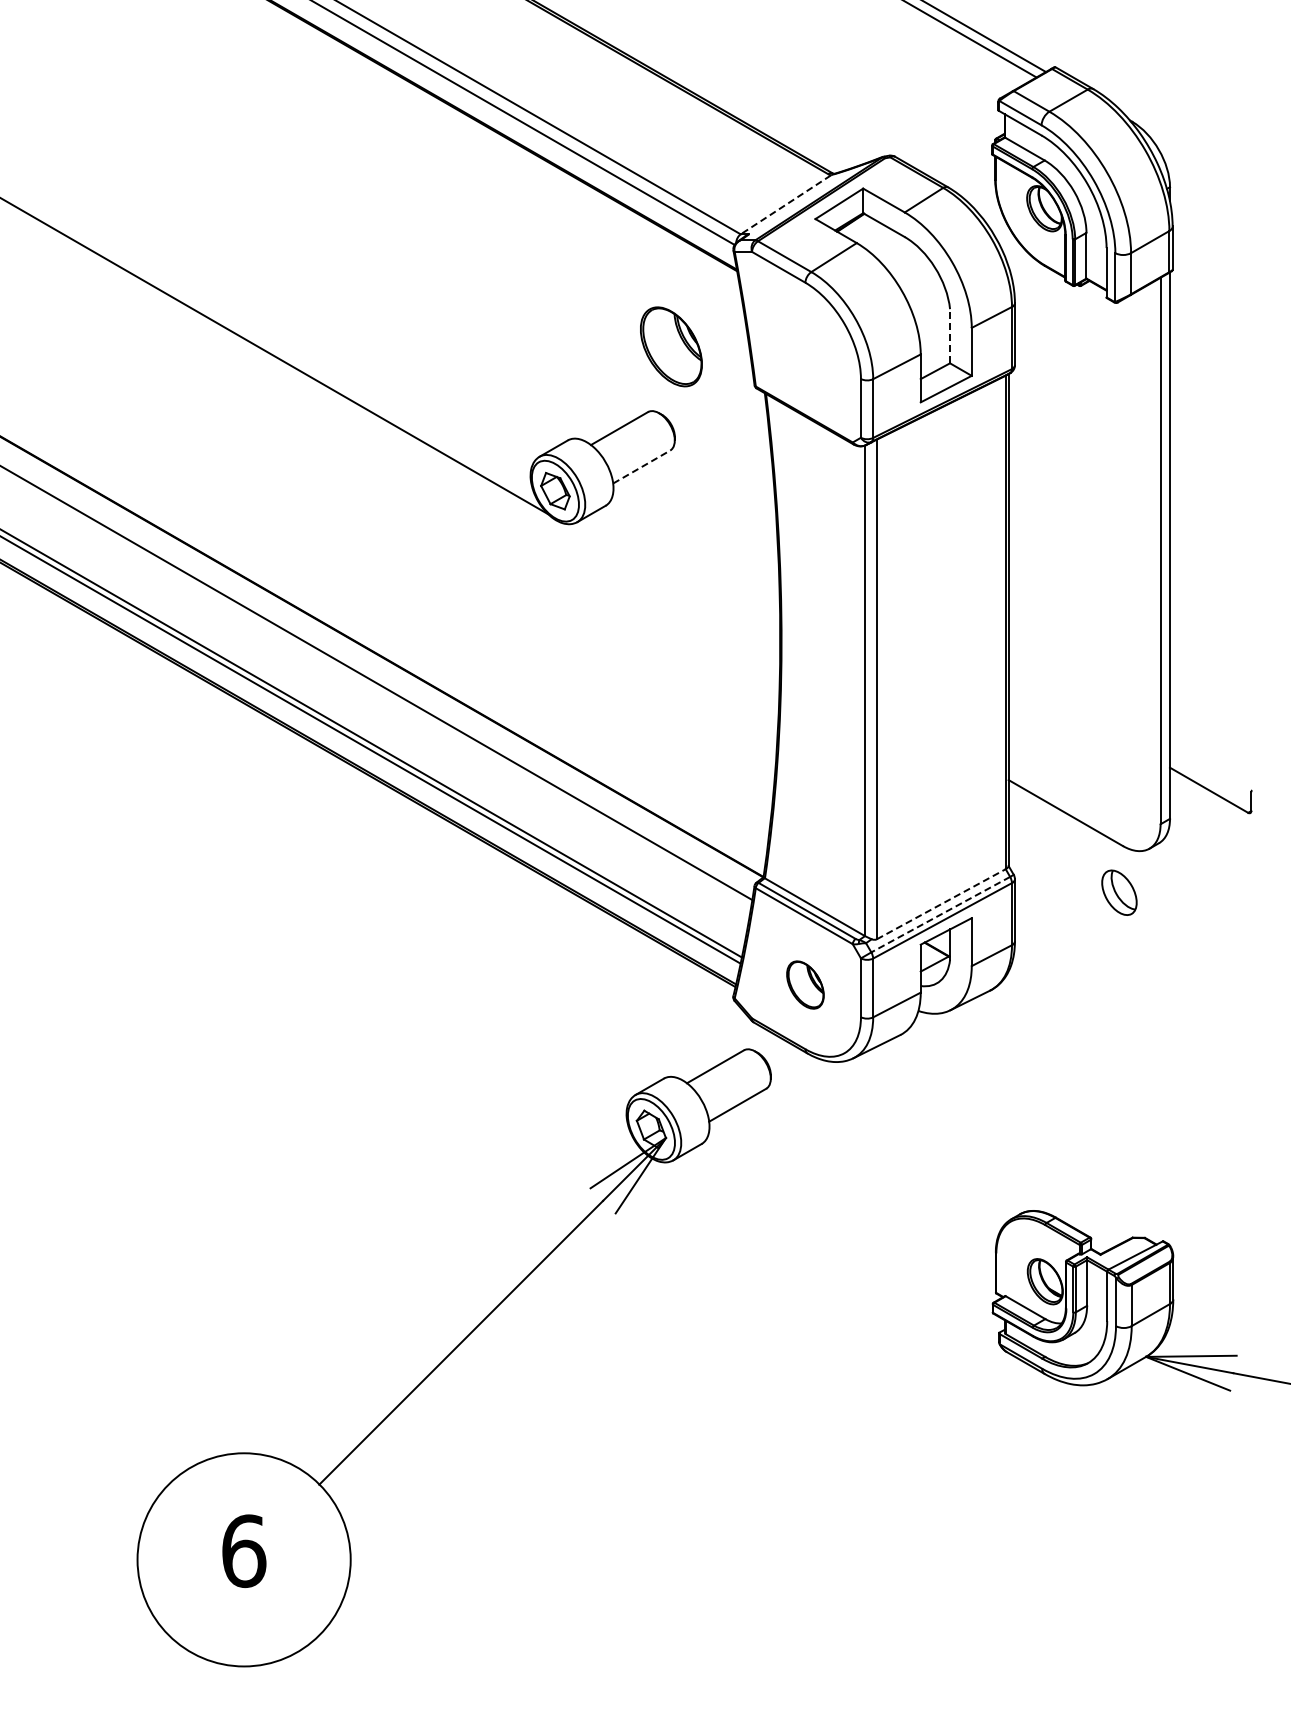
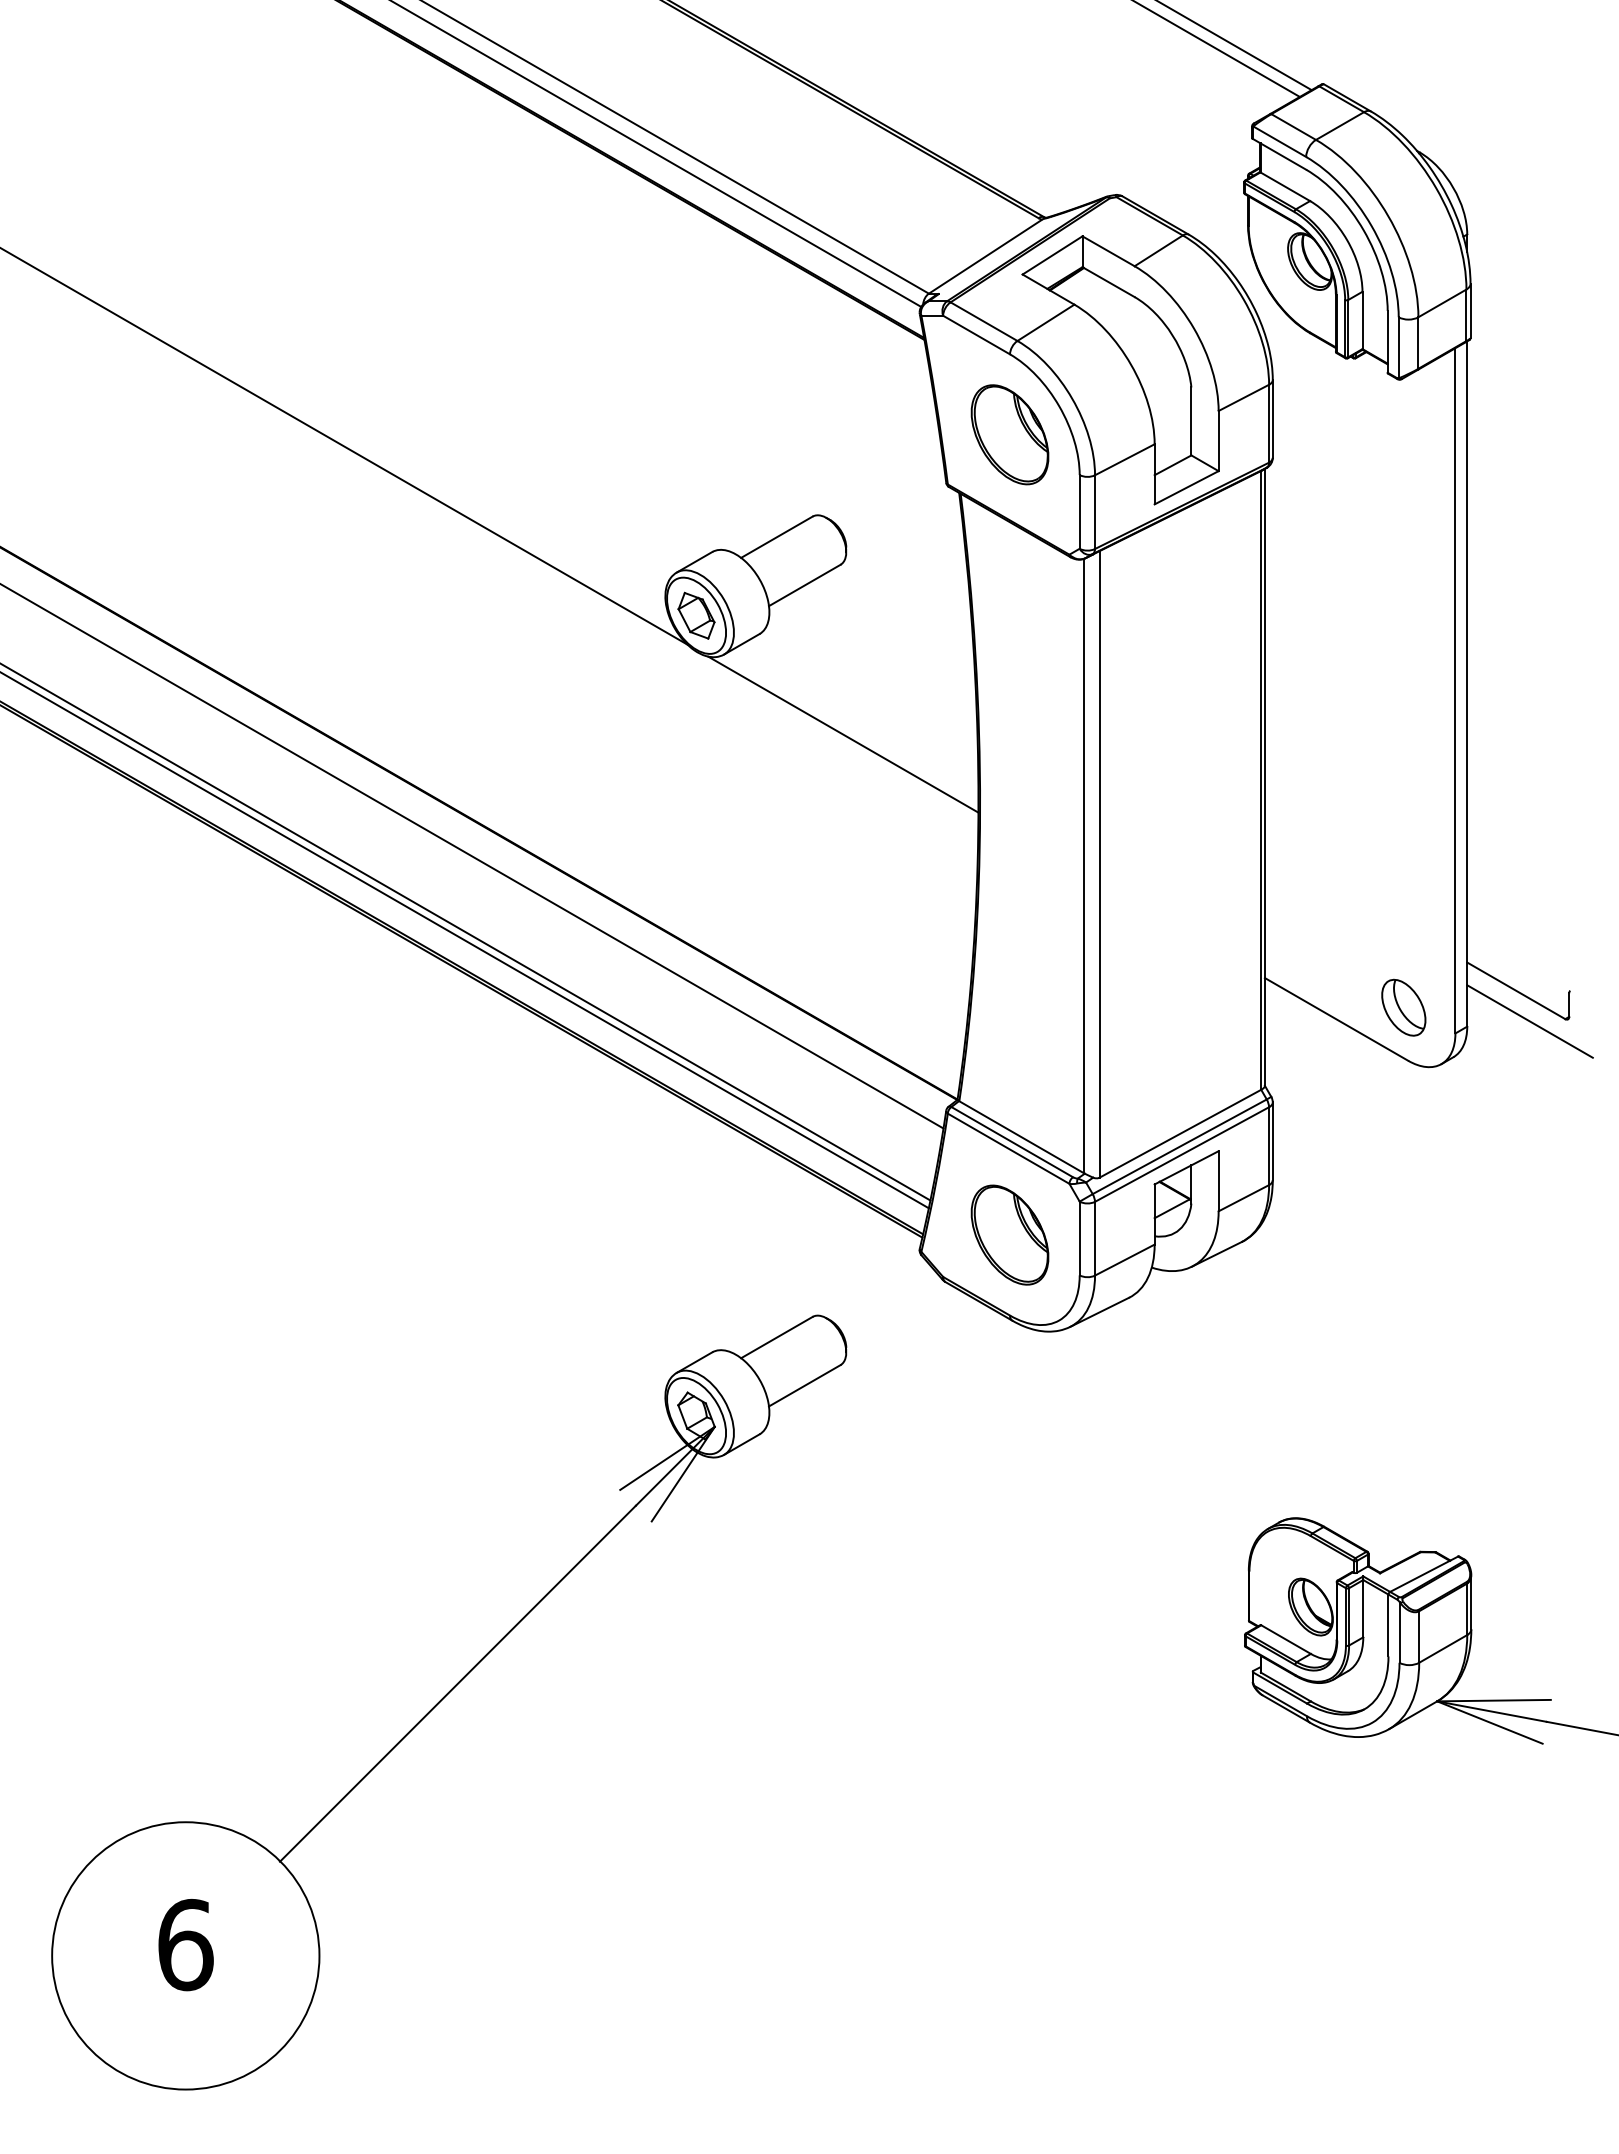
line: (785, 204) -> (985, 256), dashed -> solid
line: (950, 335) -> (1191, 420), dashed -> solid
part: (671, 346) -> (1010, 434), moved
line: (641, 467) -> (804, 586), dashed -> solid
line: (672, 585) -> (843, 734), added
line: (1220, 814) -> (1530, 1021), added
part: (1119, 892) -> (1403, 1007), moved
line: (941, 904) -> (1180, 1134), dashed -> solid
line: (940, 914) -> (1179, 1146), dashed -> solid
part: (805, 984) -> (1010, 1234), size x1.67
part: (453, 1357) -> (448, 1702), moved

